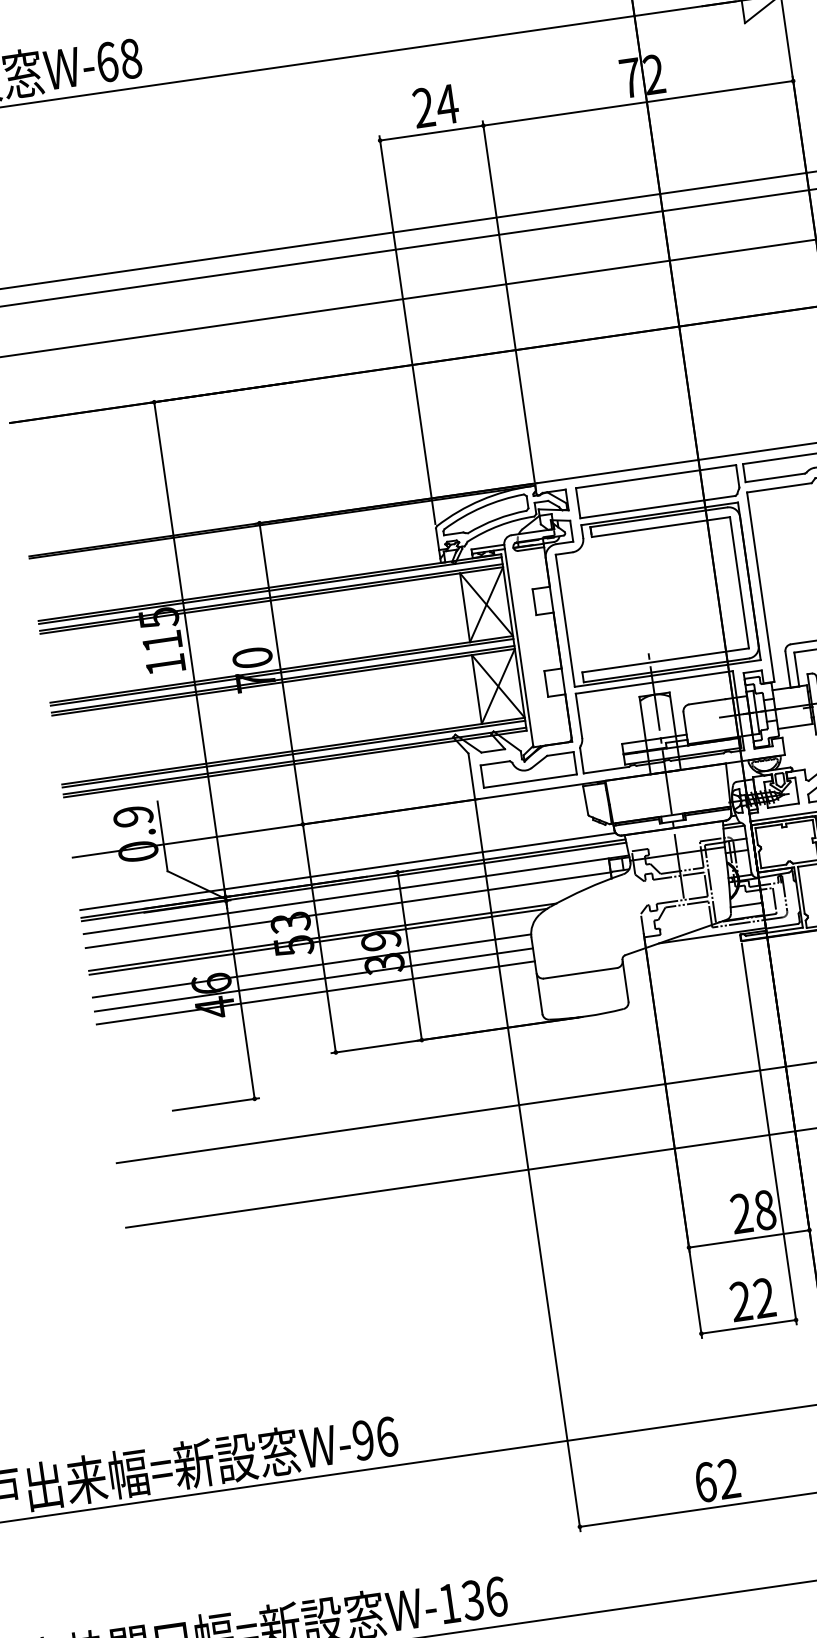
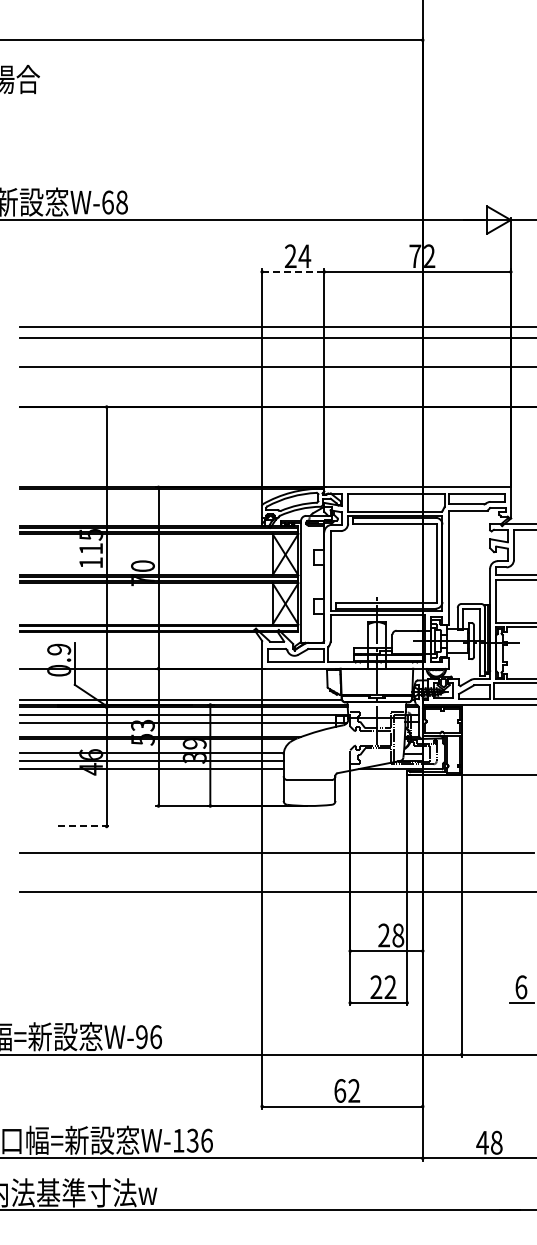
line: (430, 132) -> (292, 271), solid -> dashed
line: (216, 1104) -> (83, 826), solid -> dashed

